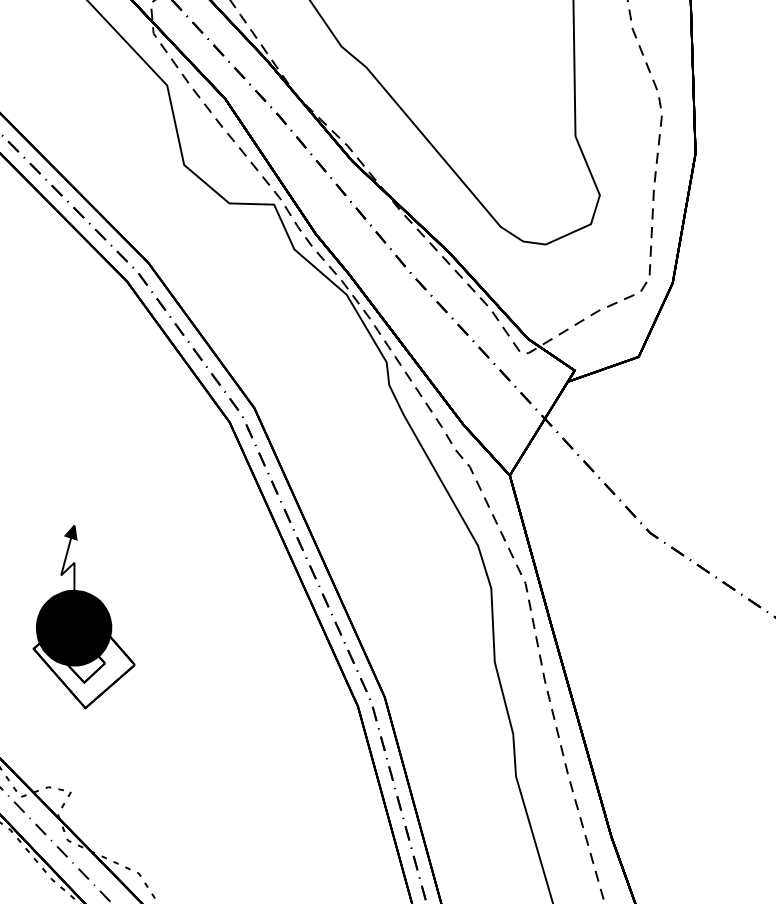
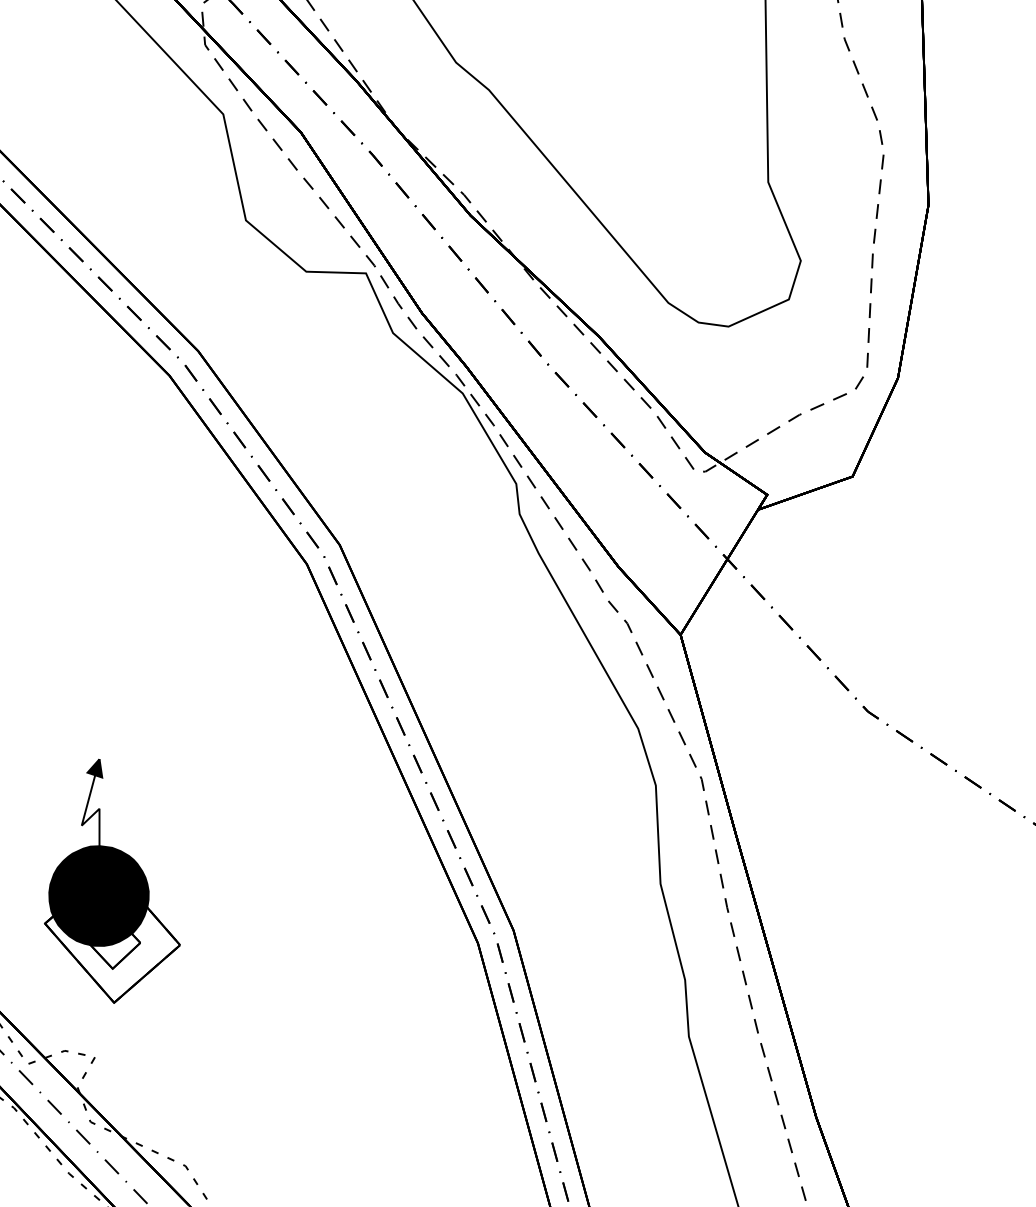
part: (83, 617) -> (111, 881), moved

